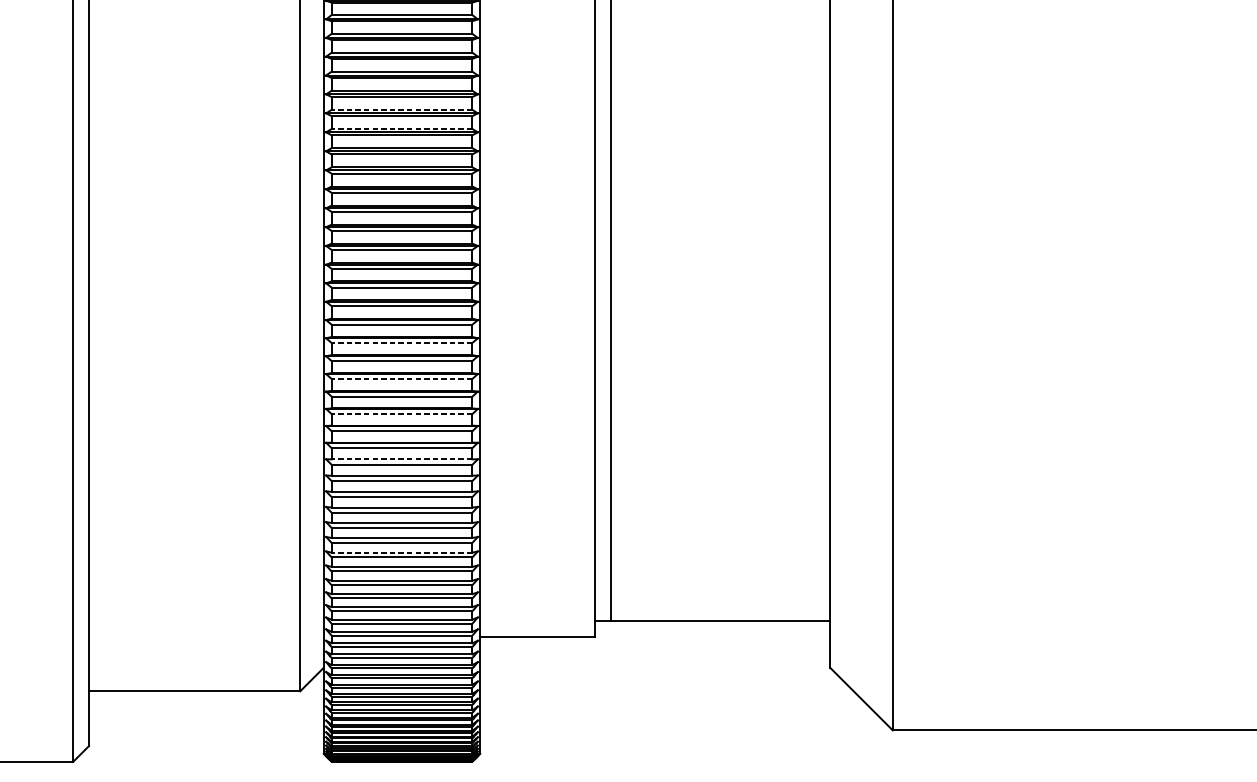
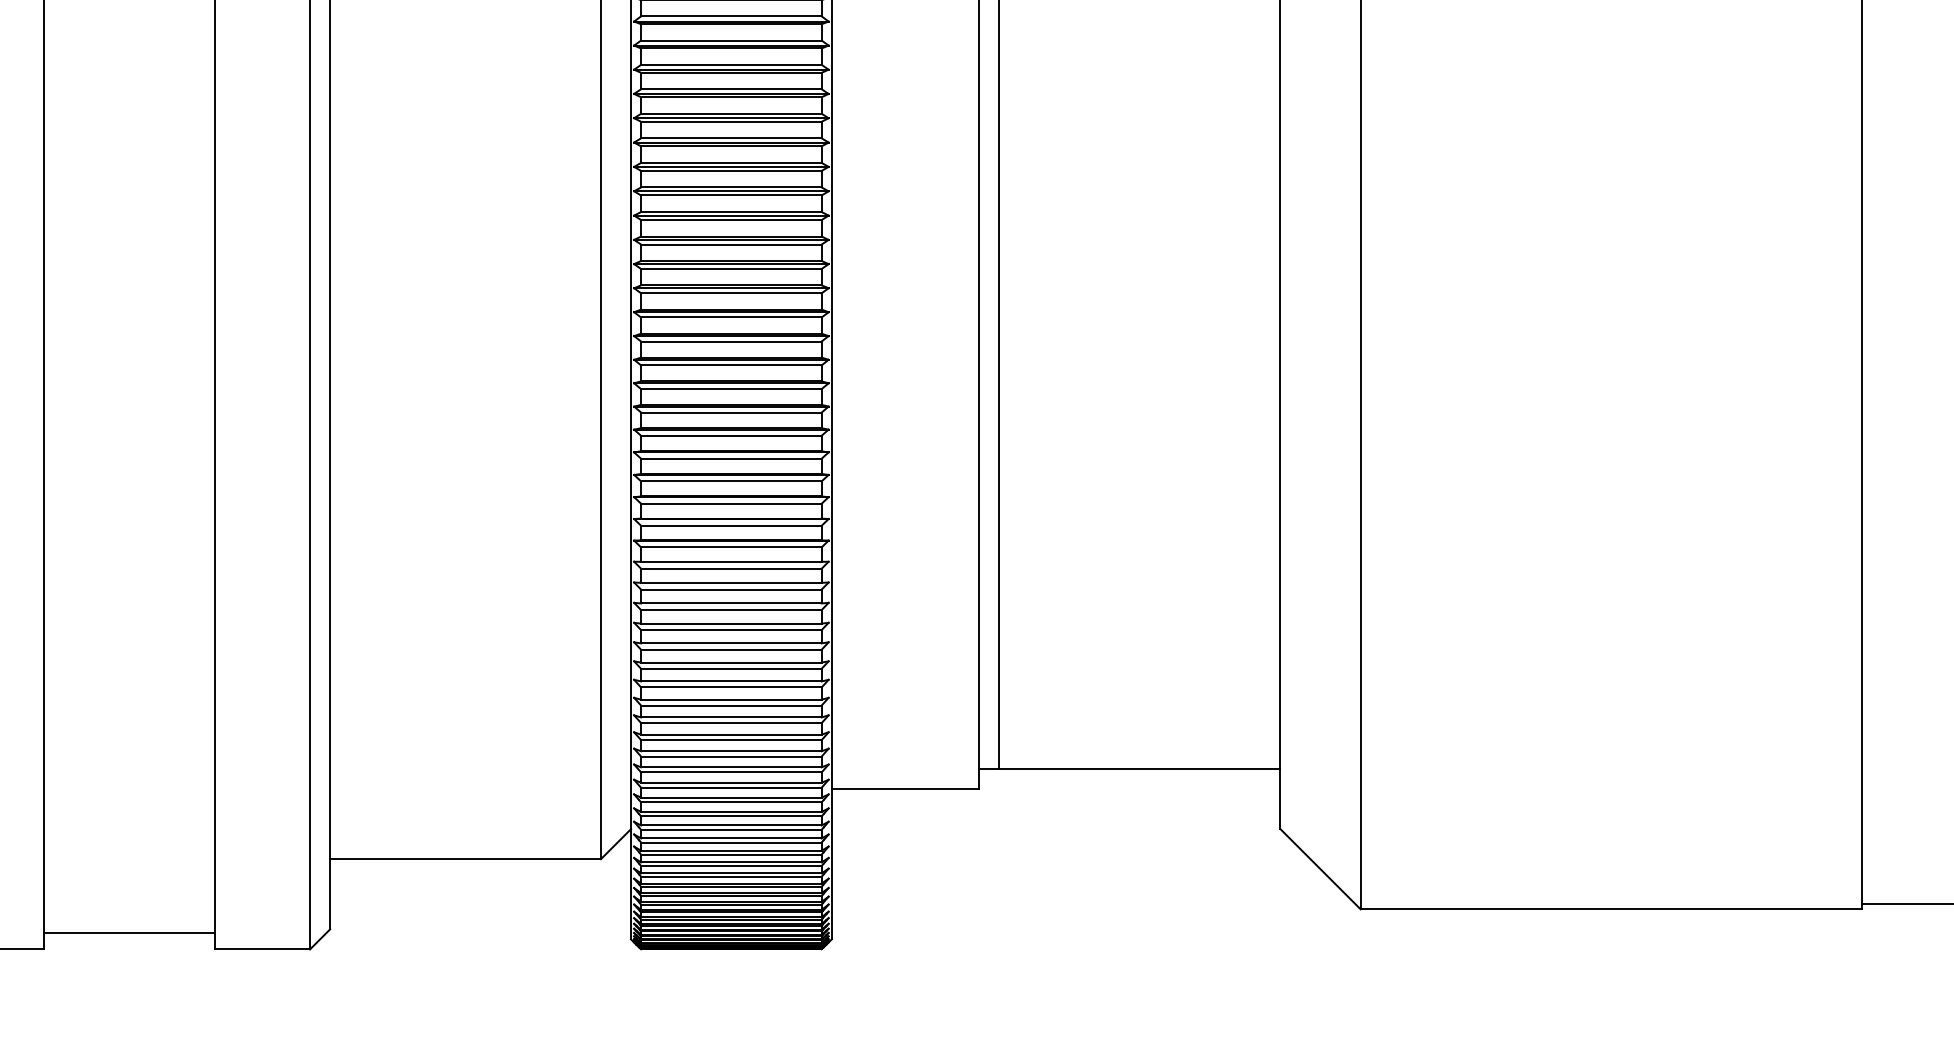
line: (401, 109) -> (730, 113), dashed -> solid
line: (401, 129) -> (730, 138), dashed -> solid
line: (401, 342) -> (730, 412), dashed -> solid
line: (401, 378) -> (730, 458), dashed -> solid
line: (401, 413) -> (730, 503), dashed -> solid
line: (401, 459) -> (730, 561), dashed -> solid
line: (401, 552) -> (730, 681), dashed -> solid

